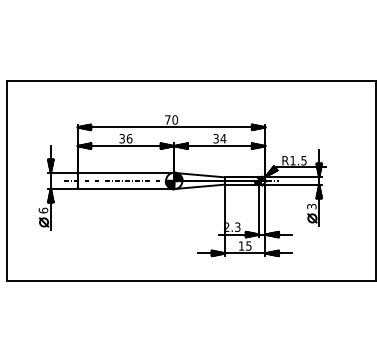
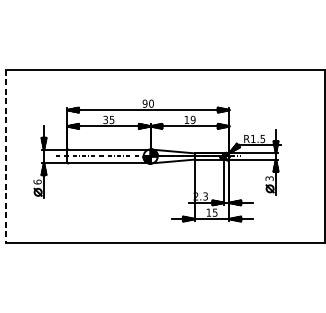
text: (167, 119) -> (144, 103), 70 -> 90
text: (129, 138) -> (112, 119), 36 -> 35
text: (219, 138) -> (189, 119), 34 -> 19
line: (6, 181) -> (5, 156), solid -> dashed

